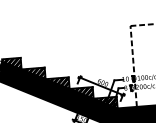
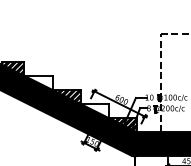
hatch: (33, 74) -> (38, 82), removed
hatch: (82, 93) -> (95, 110), removed

